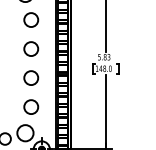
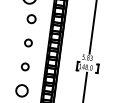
circle: (31, 19) -> (31, 18), size x0.7
circle: (31, 48) -> (28, 42), size x0.6
circle: (31, 77) -> (25, 66), size x0.6

